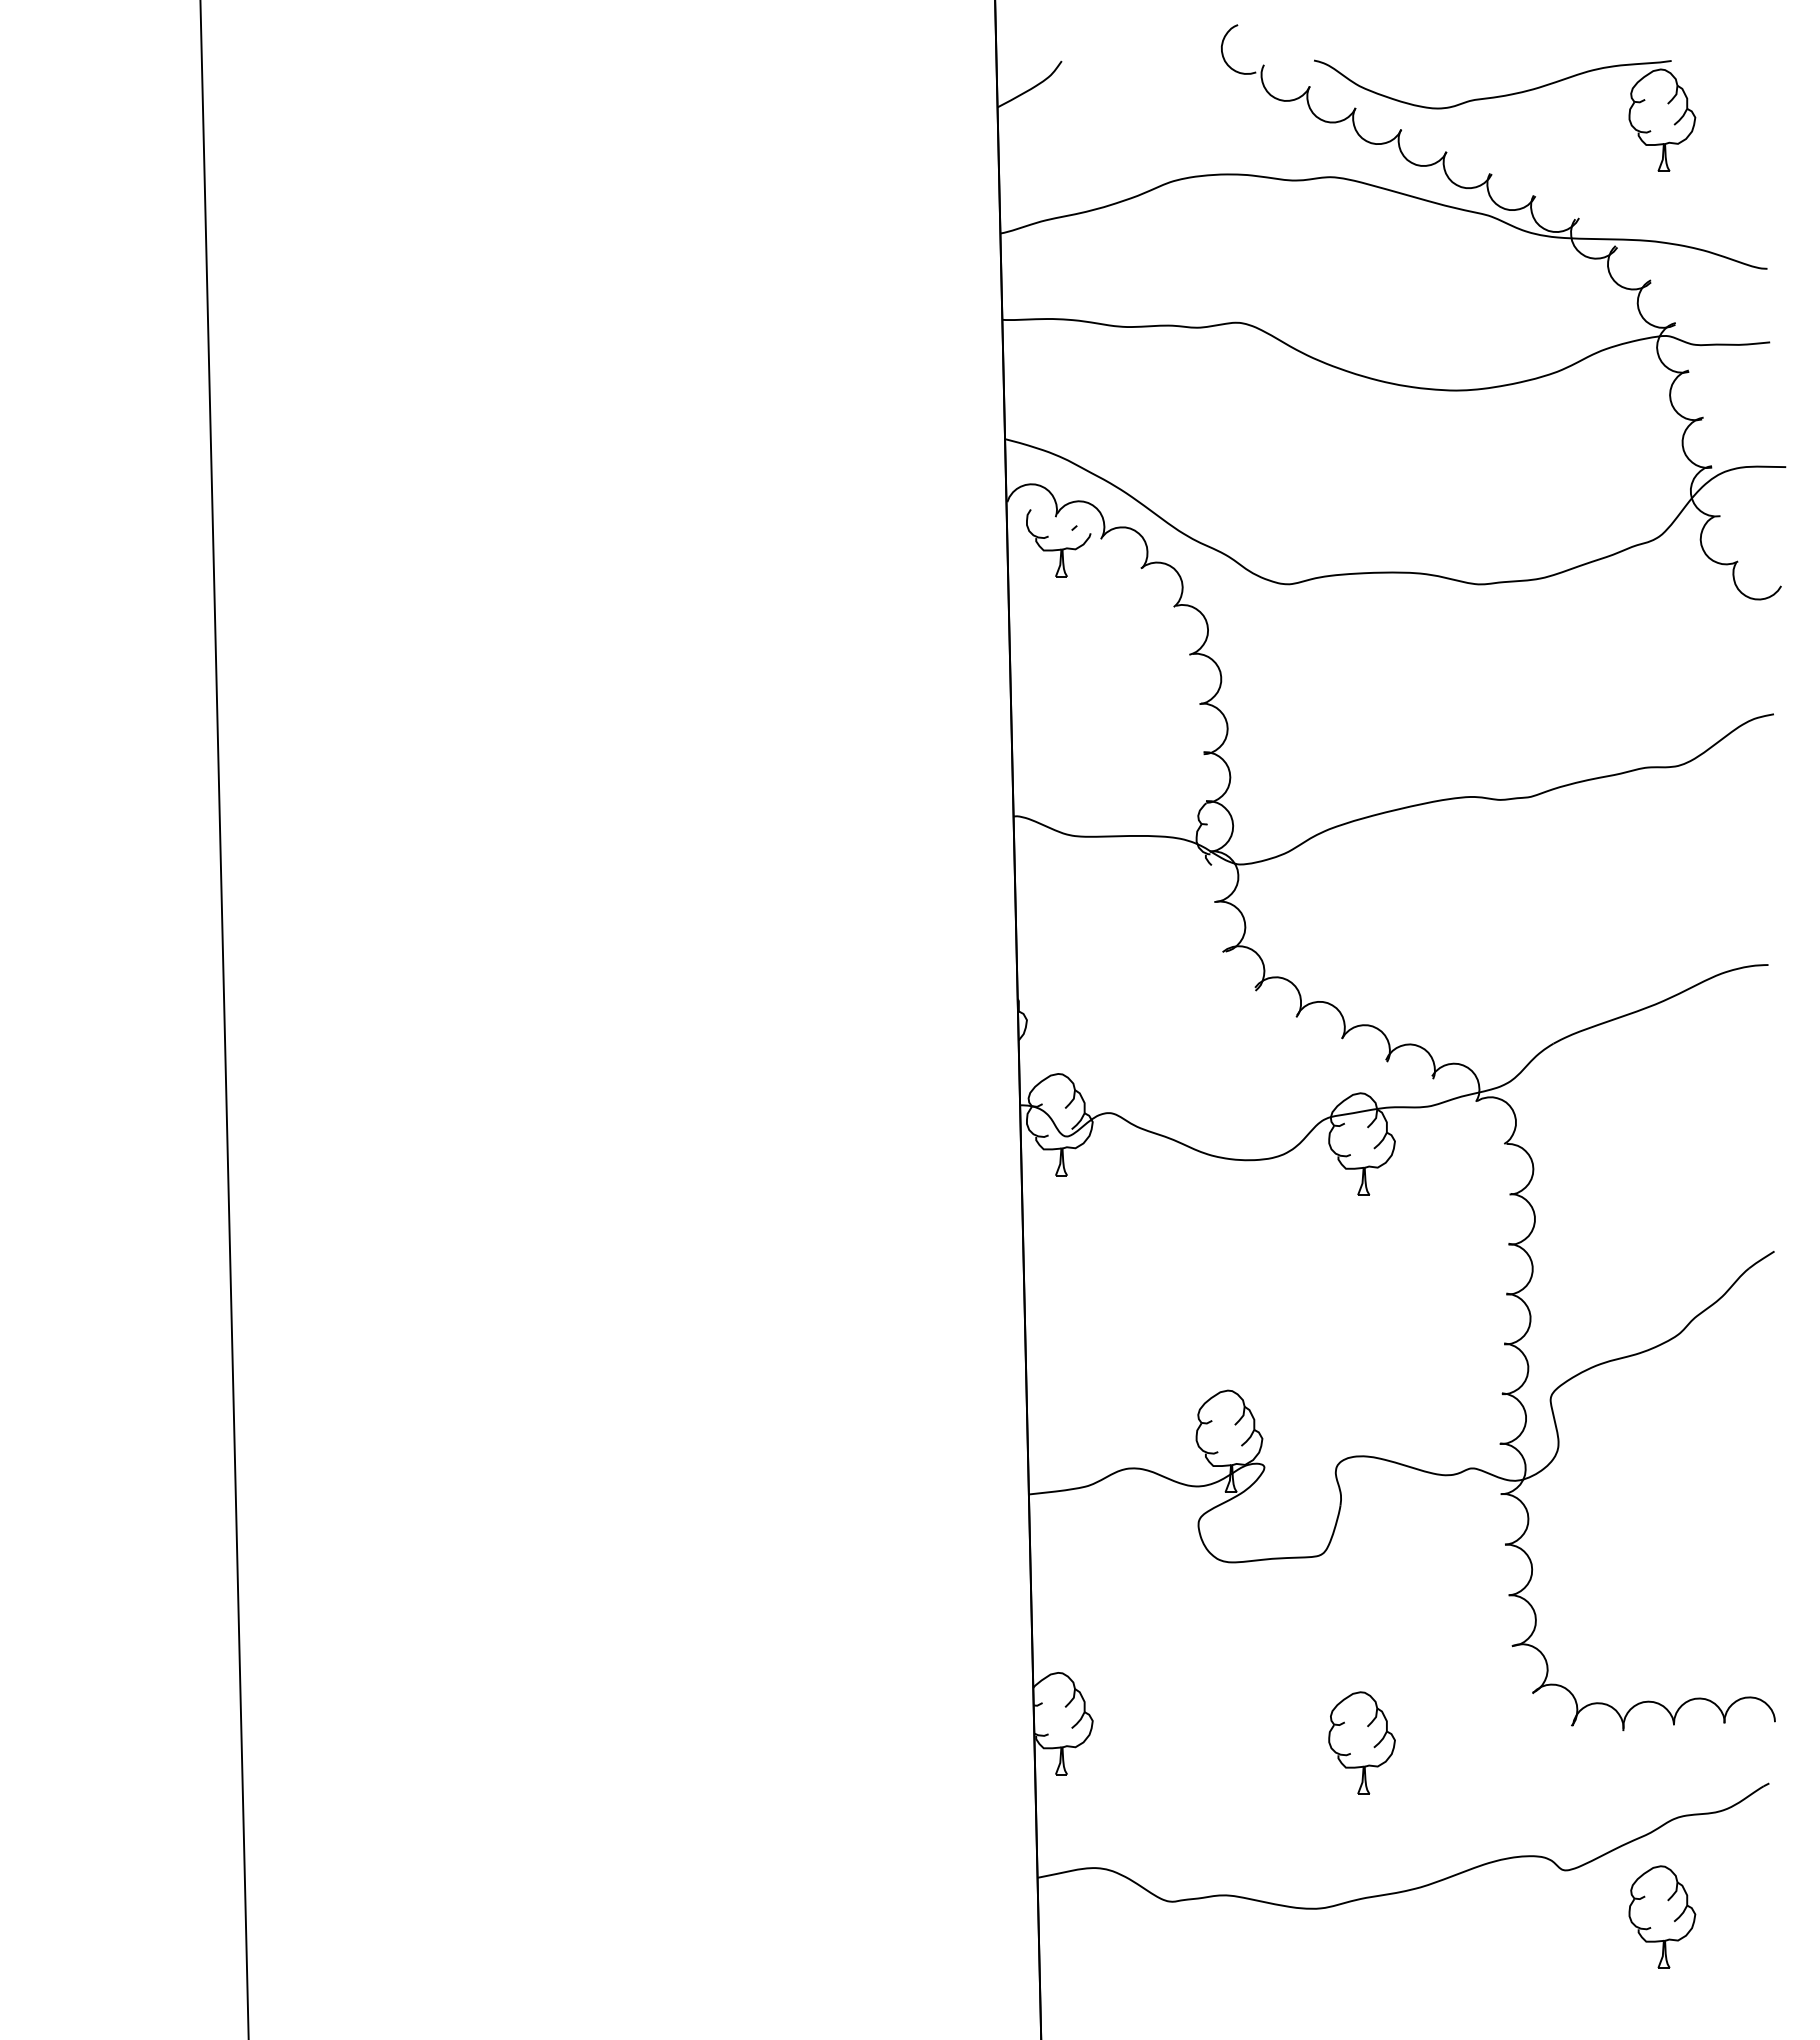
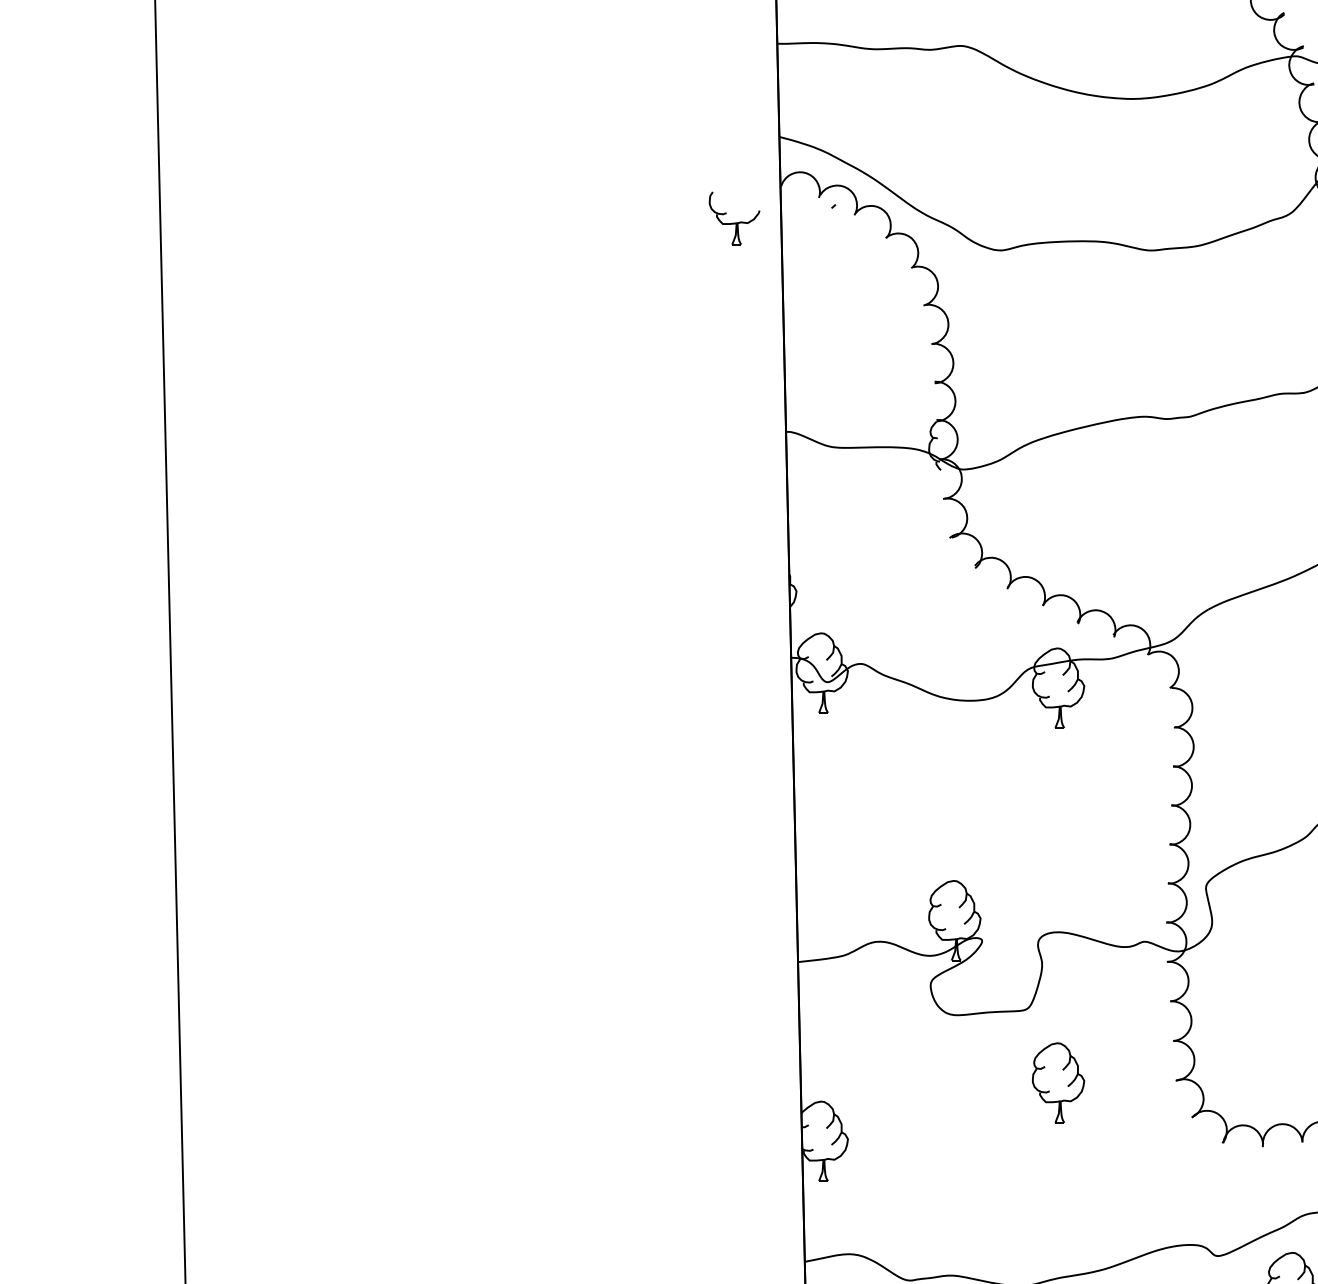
part: (1058, 543) -> (734, 218), moved
part: (1361, 1742) -> (1058, 1082), moved

